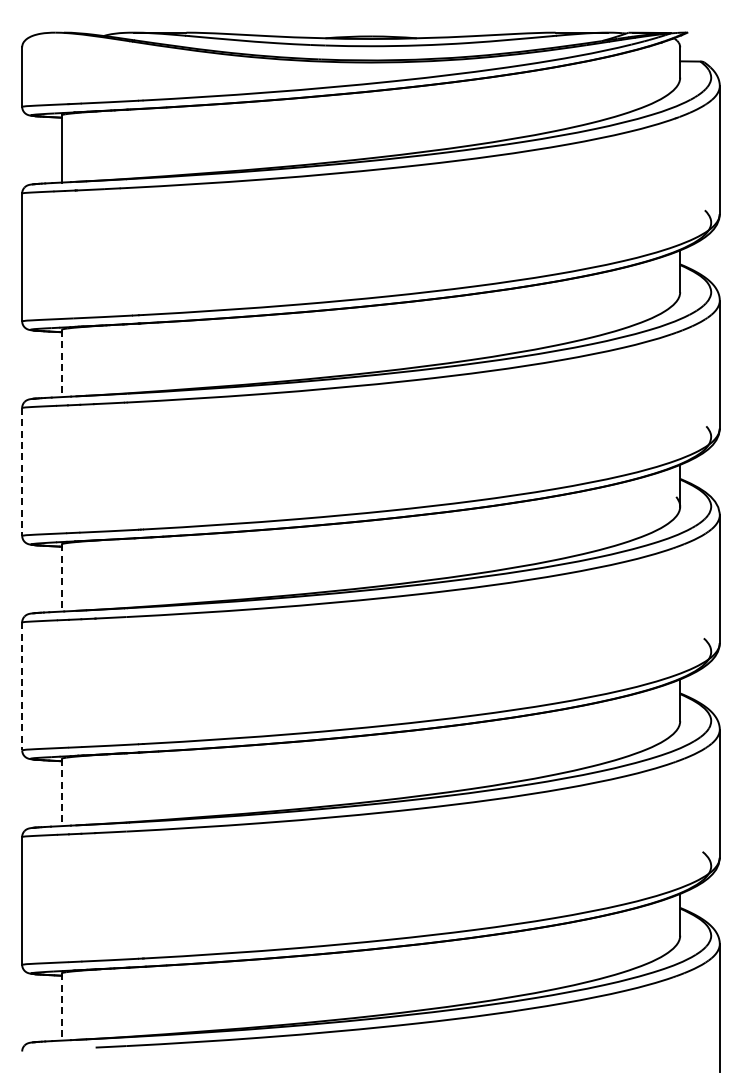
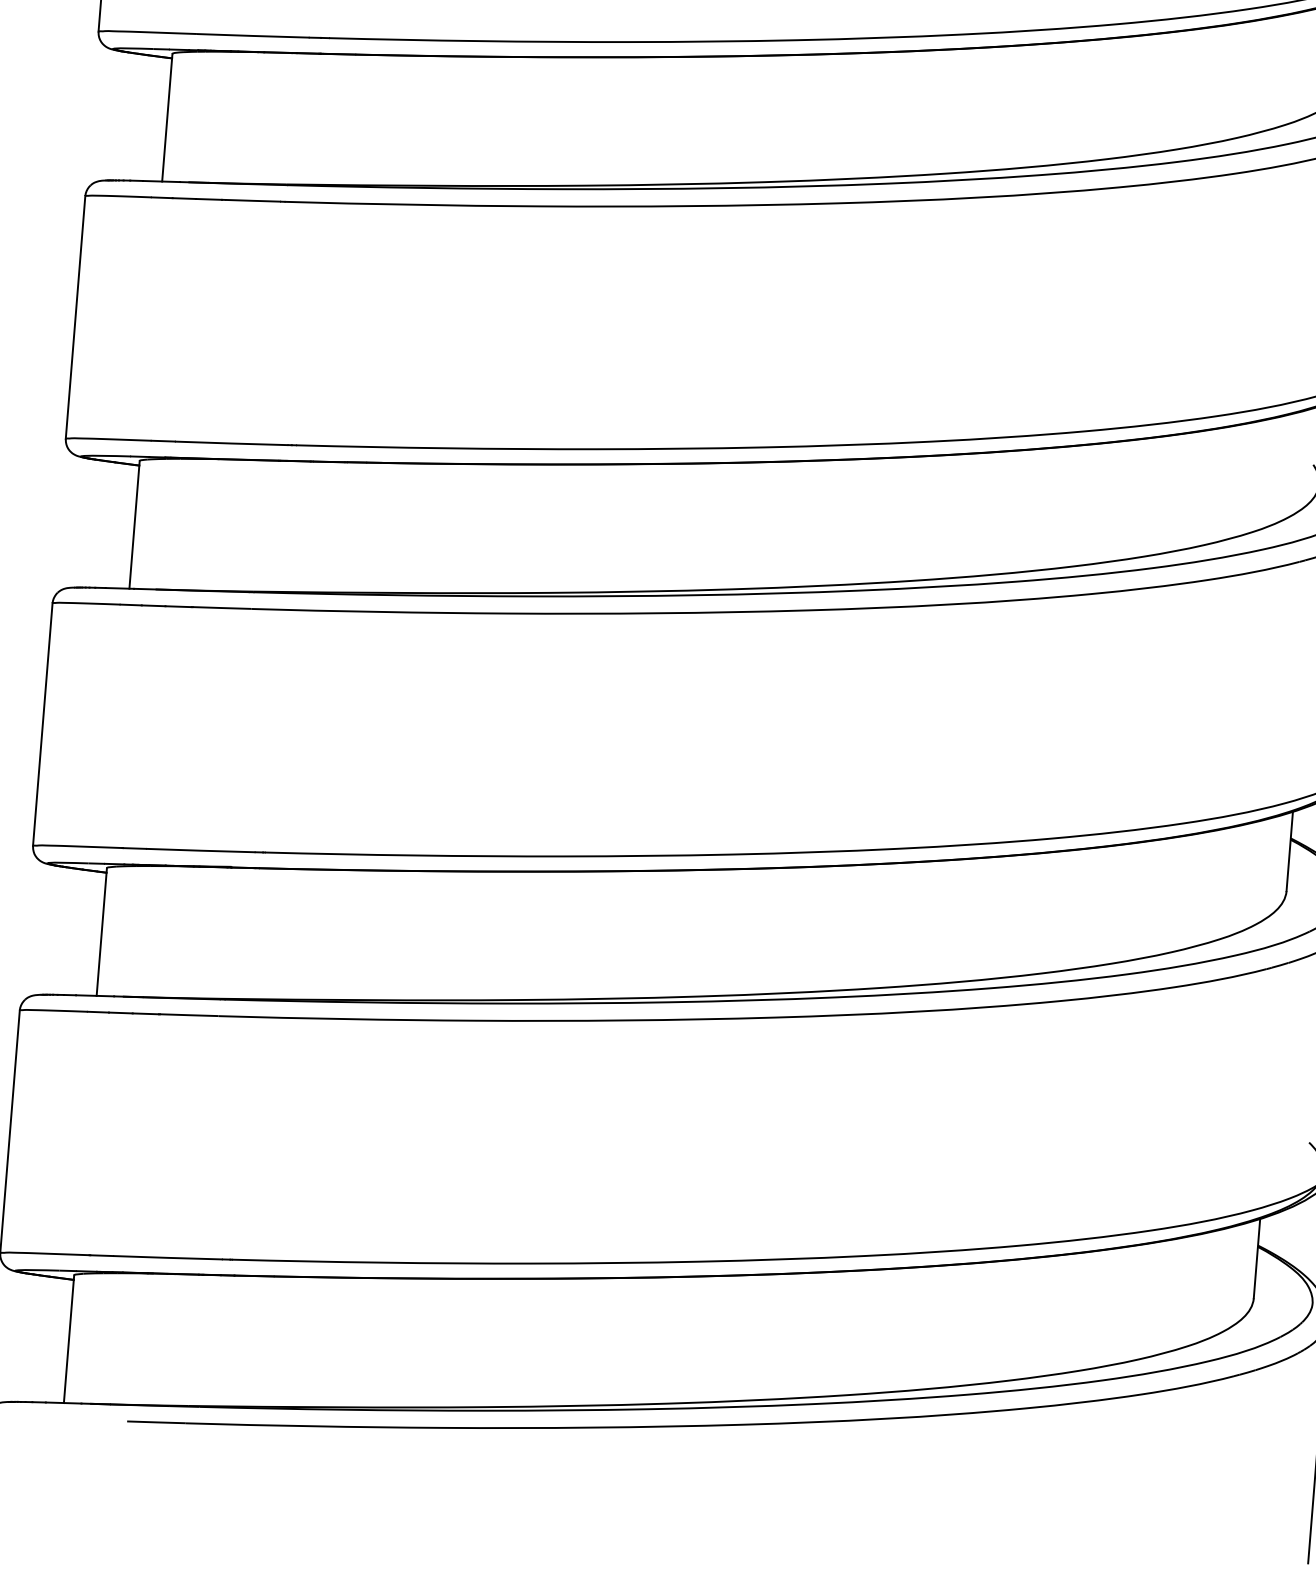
line: (61, 363) -> (166, 117), dashed -> solid
line: (22, 471) -> (76, 316), dashed -> solid
line: (61, 578) -> (133, 525), dashed -> solid
line: (22, 686) -> (43, 724), dashed -> solid
line: (61, 792) -> (101, 932), dashed -> solid
line: (61, 1007) -> (68, 1340), dashed -> solid

